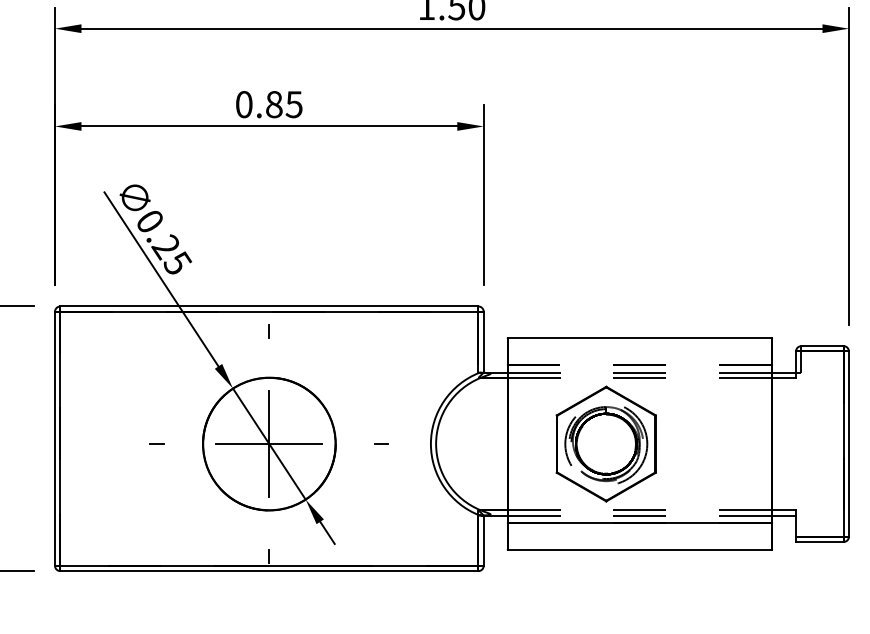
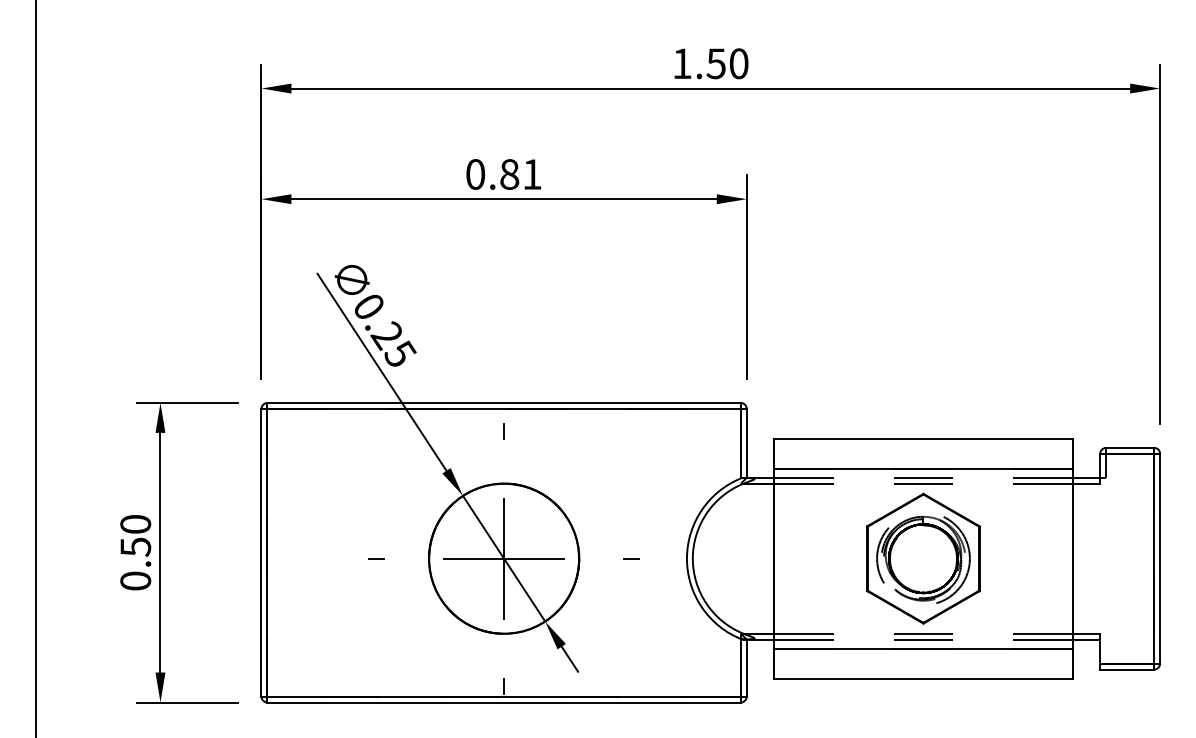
text: (293, 104) -> (531, 174), 0.85 -> 0.81
line: (639, 364) -> (922, 468), dashed -> solid
part: (606, 443) -> (923, 558), moved

